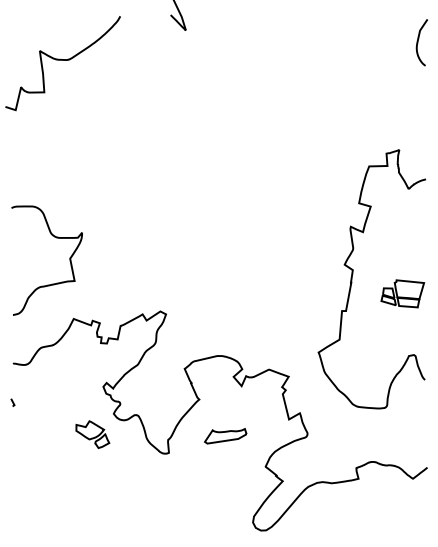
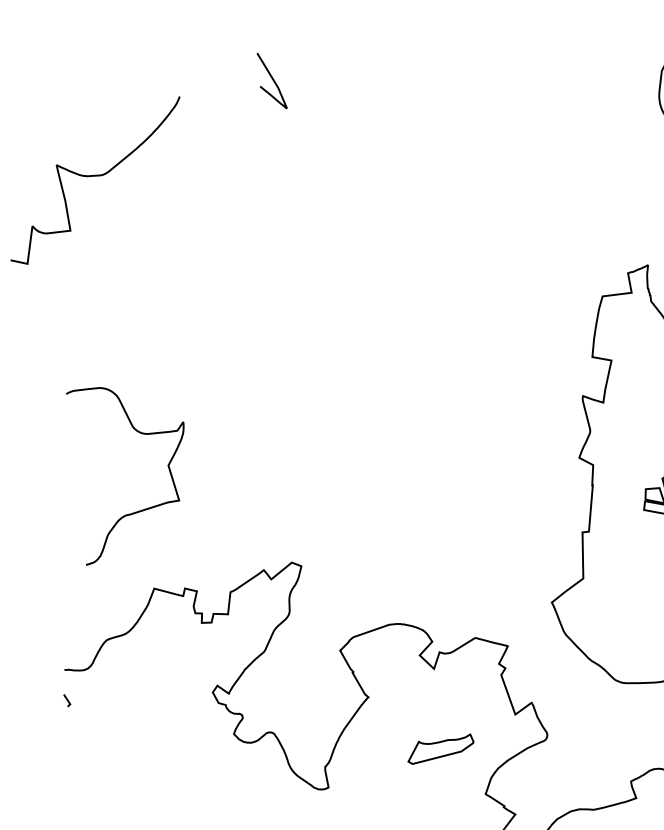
curve: (69, 260) -> (167, 468), moved
line: (12, 402) -> (66, 700), moved
part: (92, 434) -> (203, 770), removed
part: (225, 436) -> (440, 749), moved

